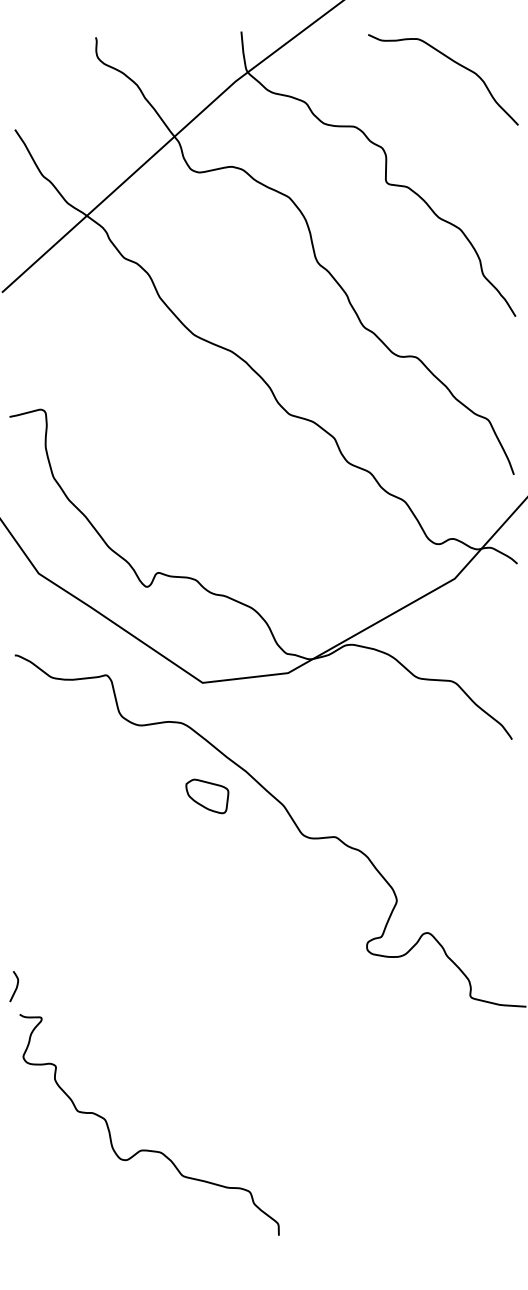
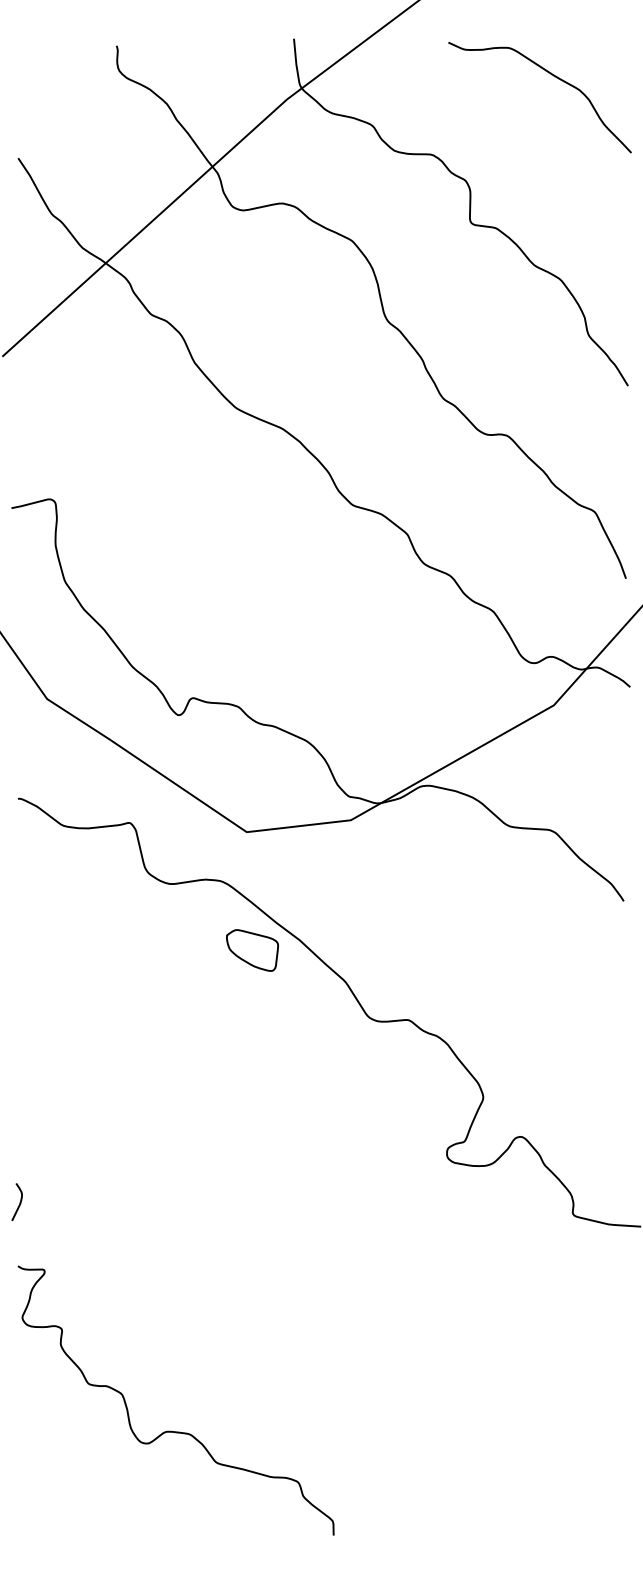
part: (207, 796) -> (252, 950), moved
curve: (145, 1149) -> (171, 1430), moved

